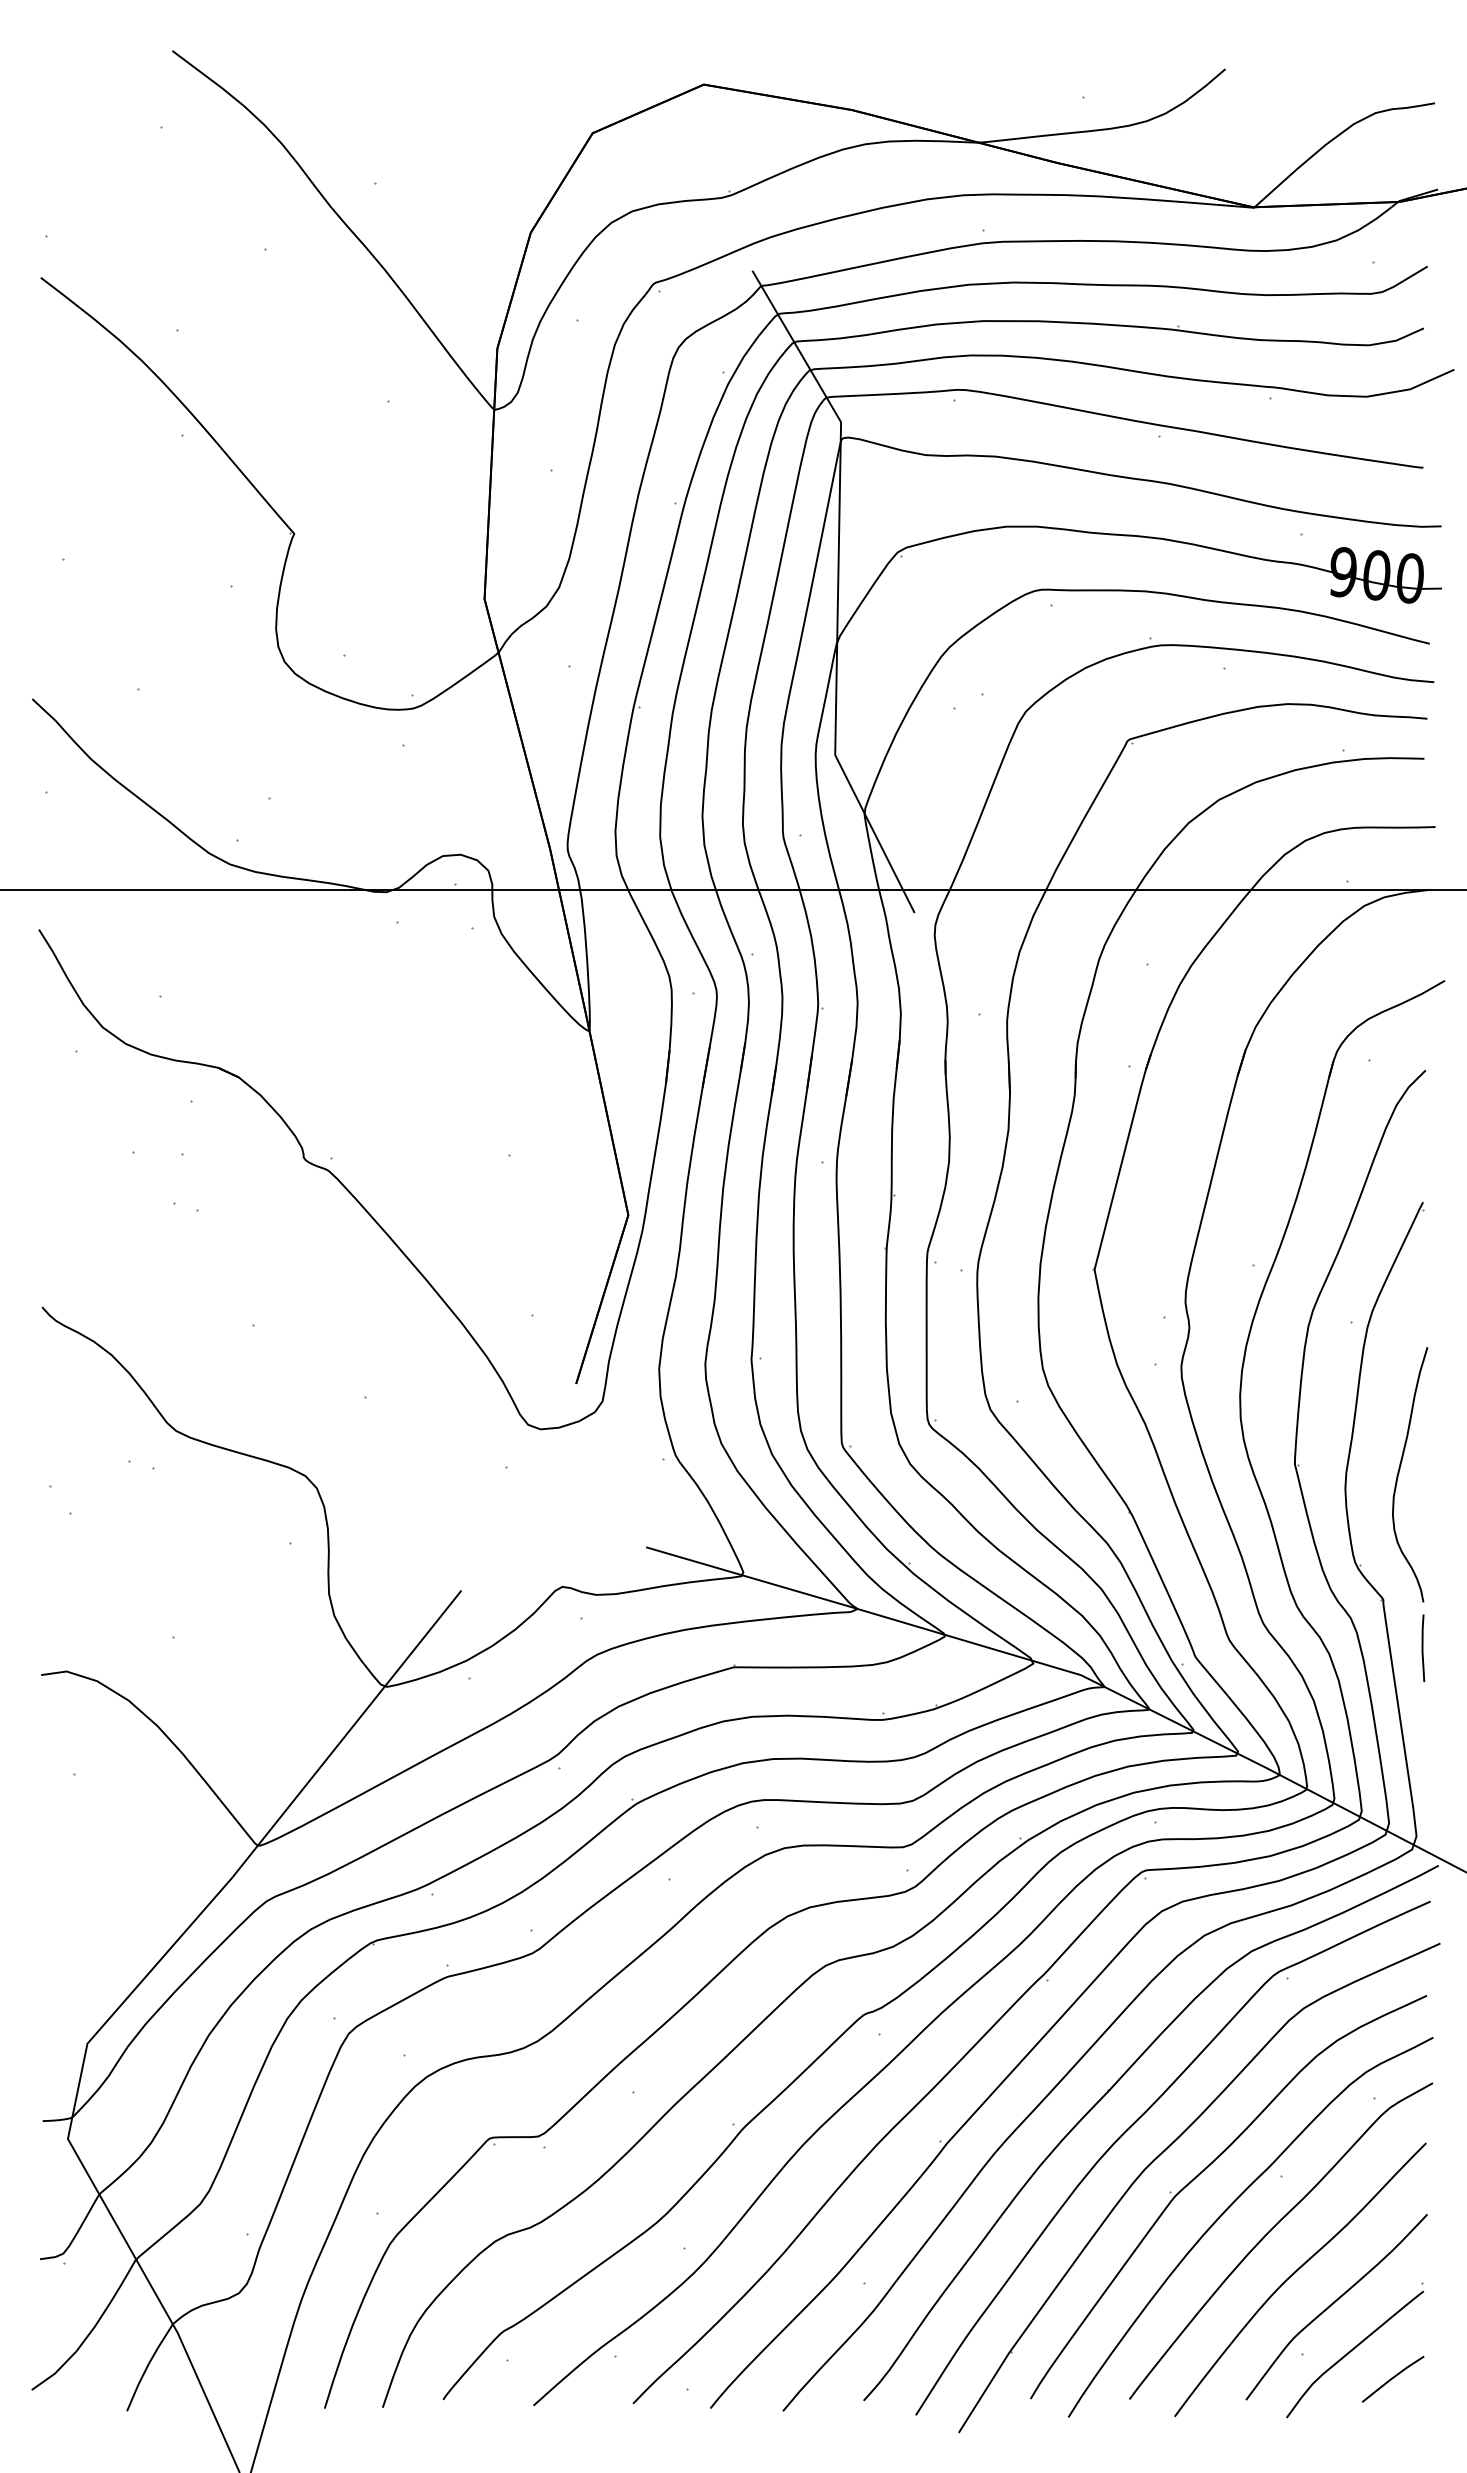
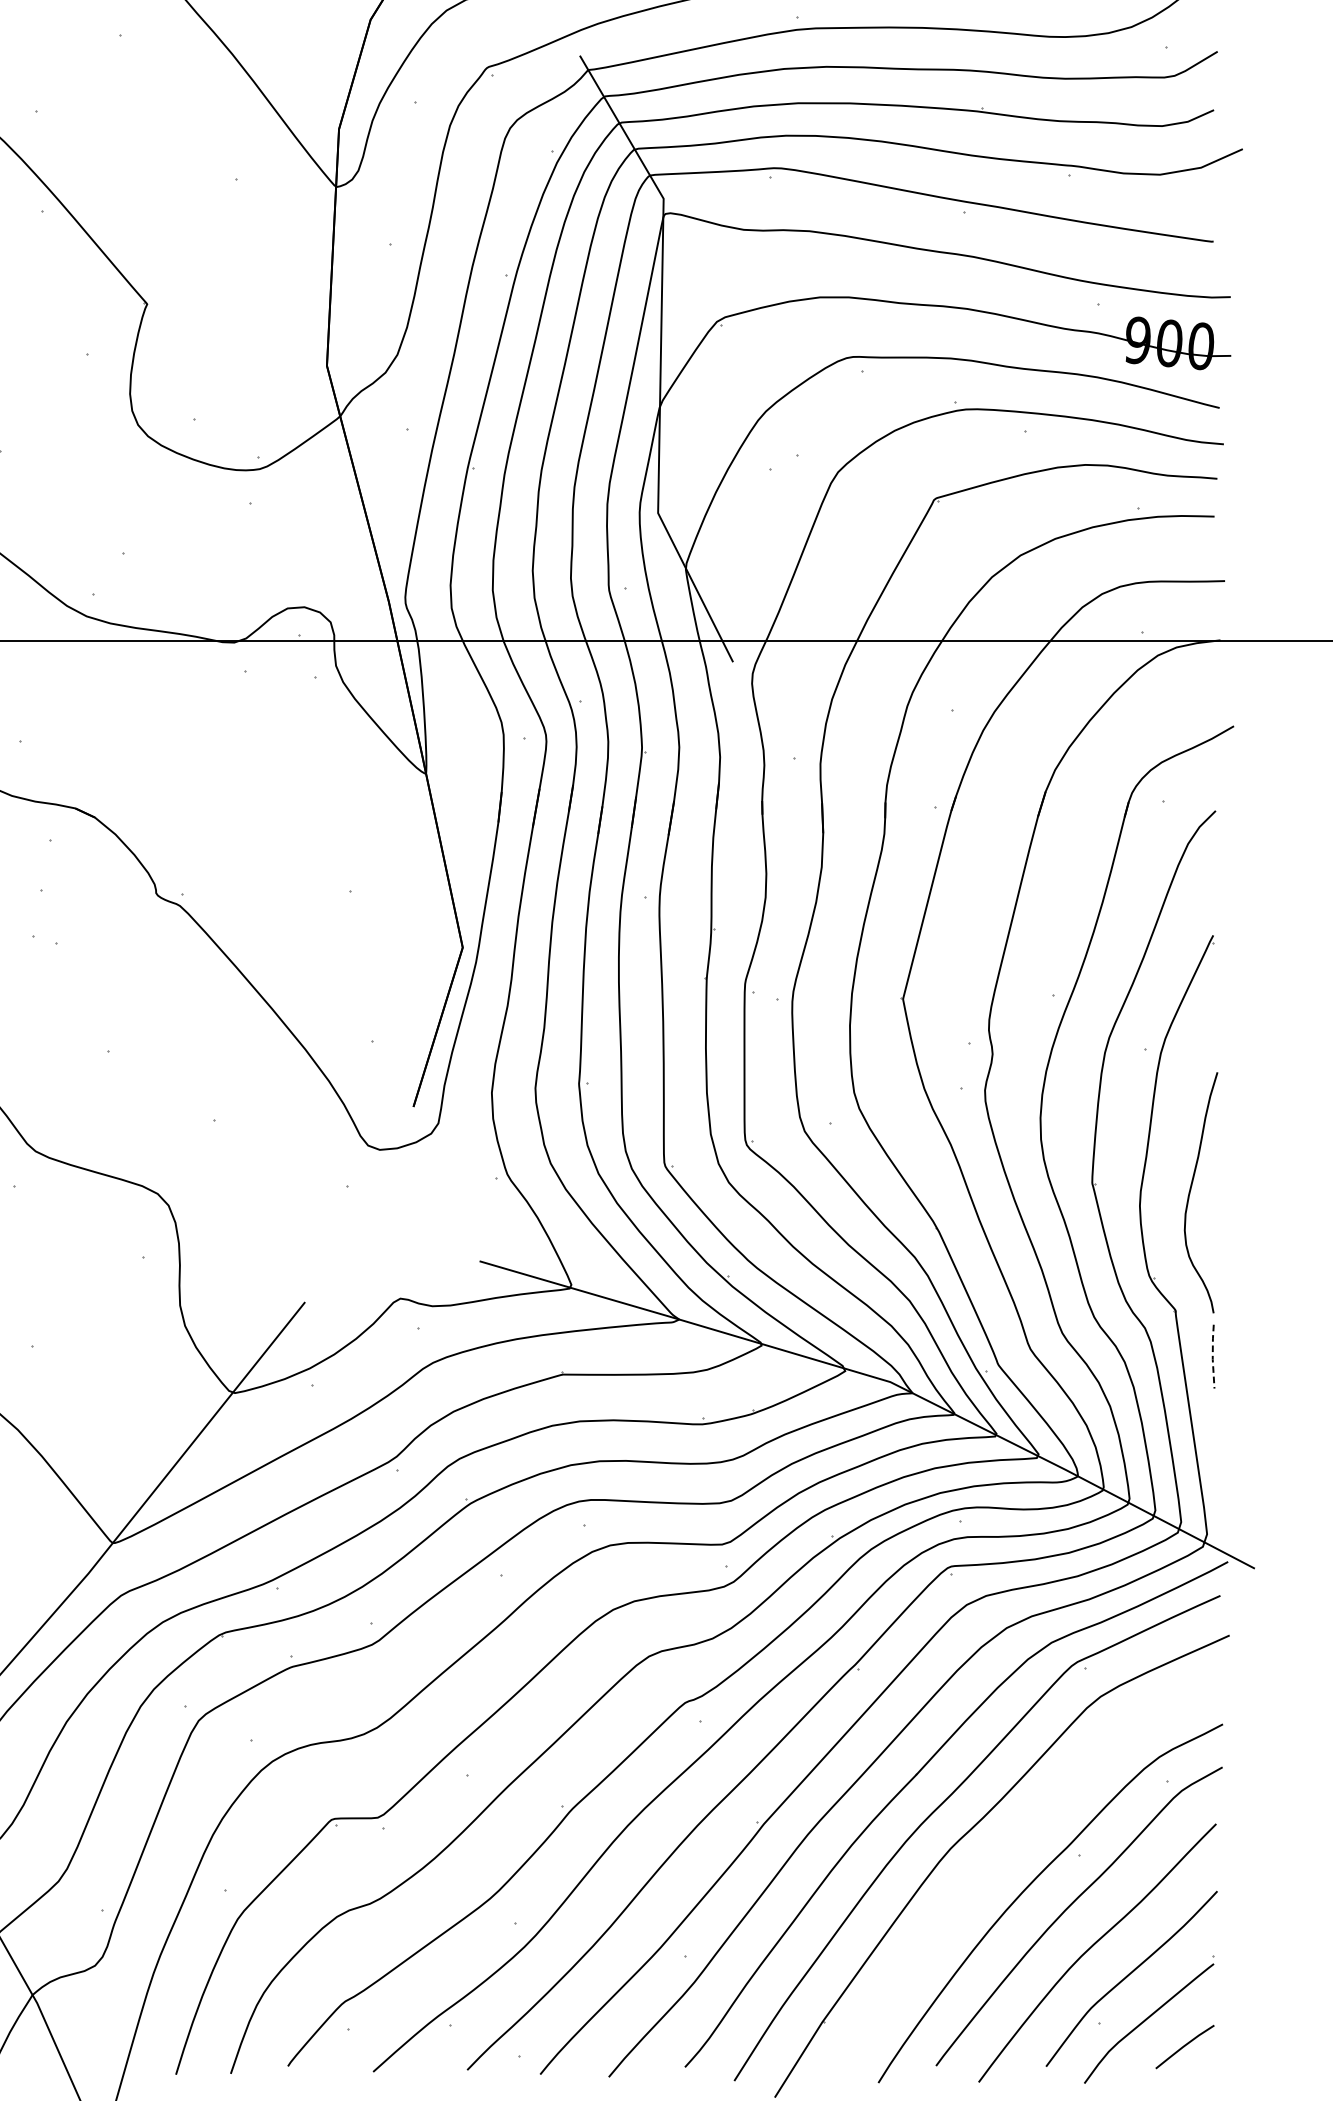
line: (1422, 1648) -> (1212, 1356), solid -> dashed
part: (1205, 2170) -> (1007, 1849), removed

